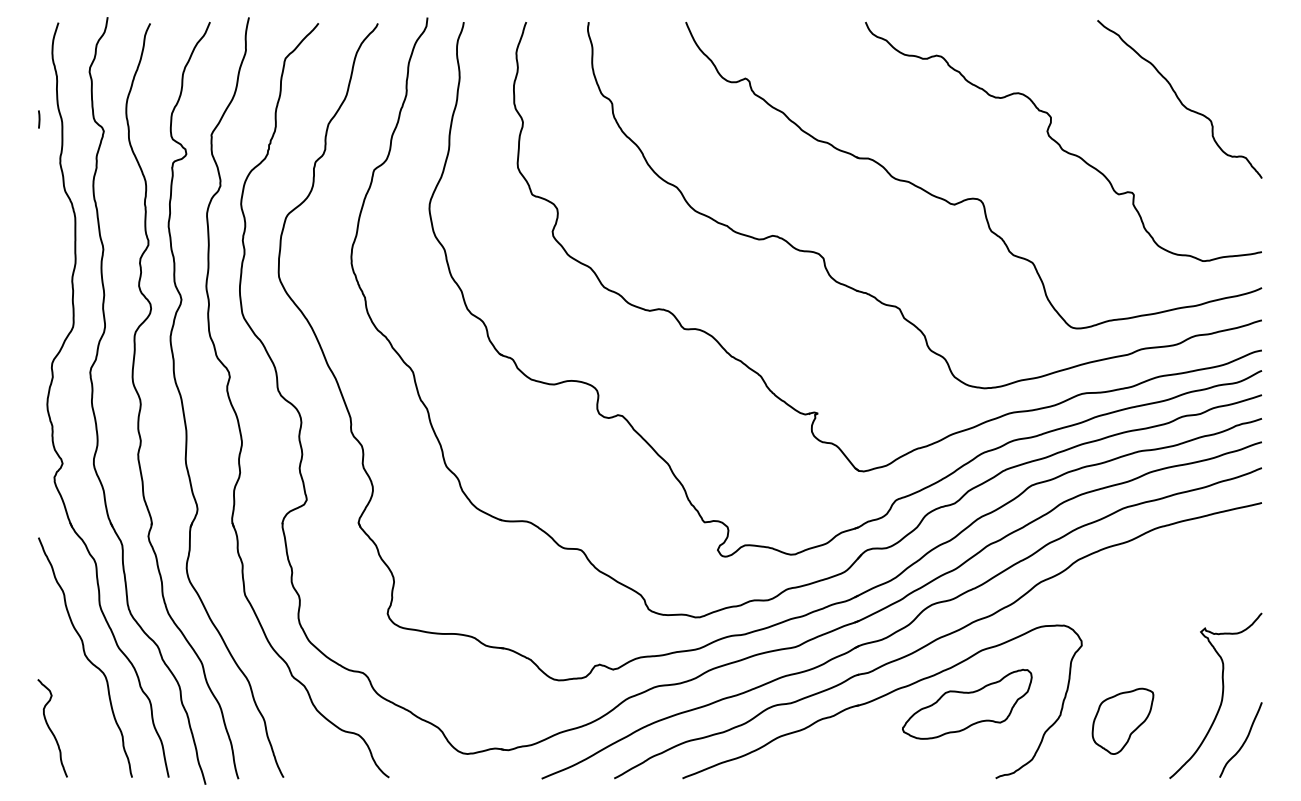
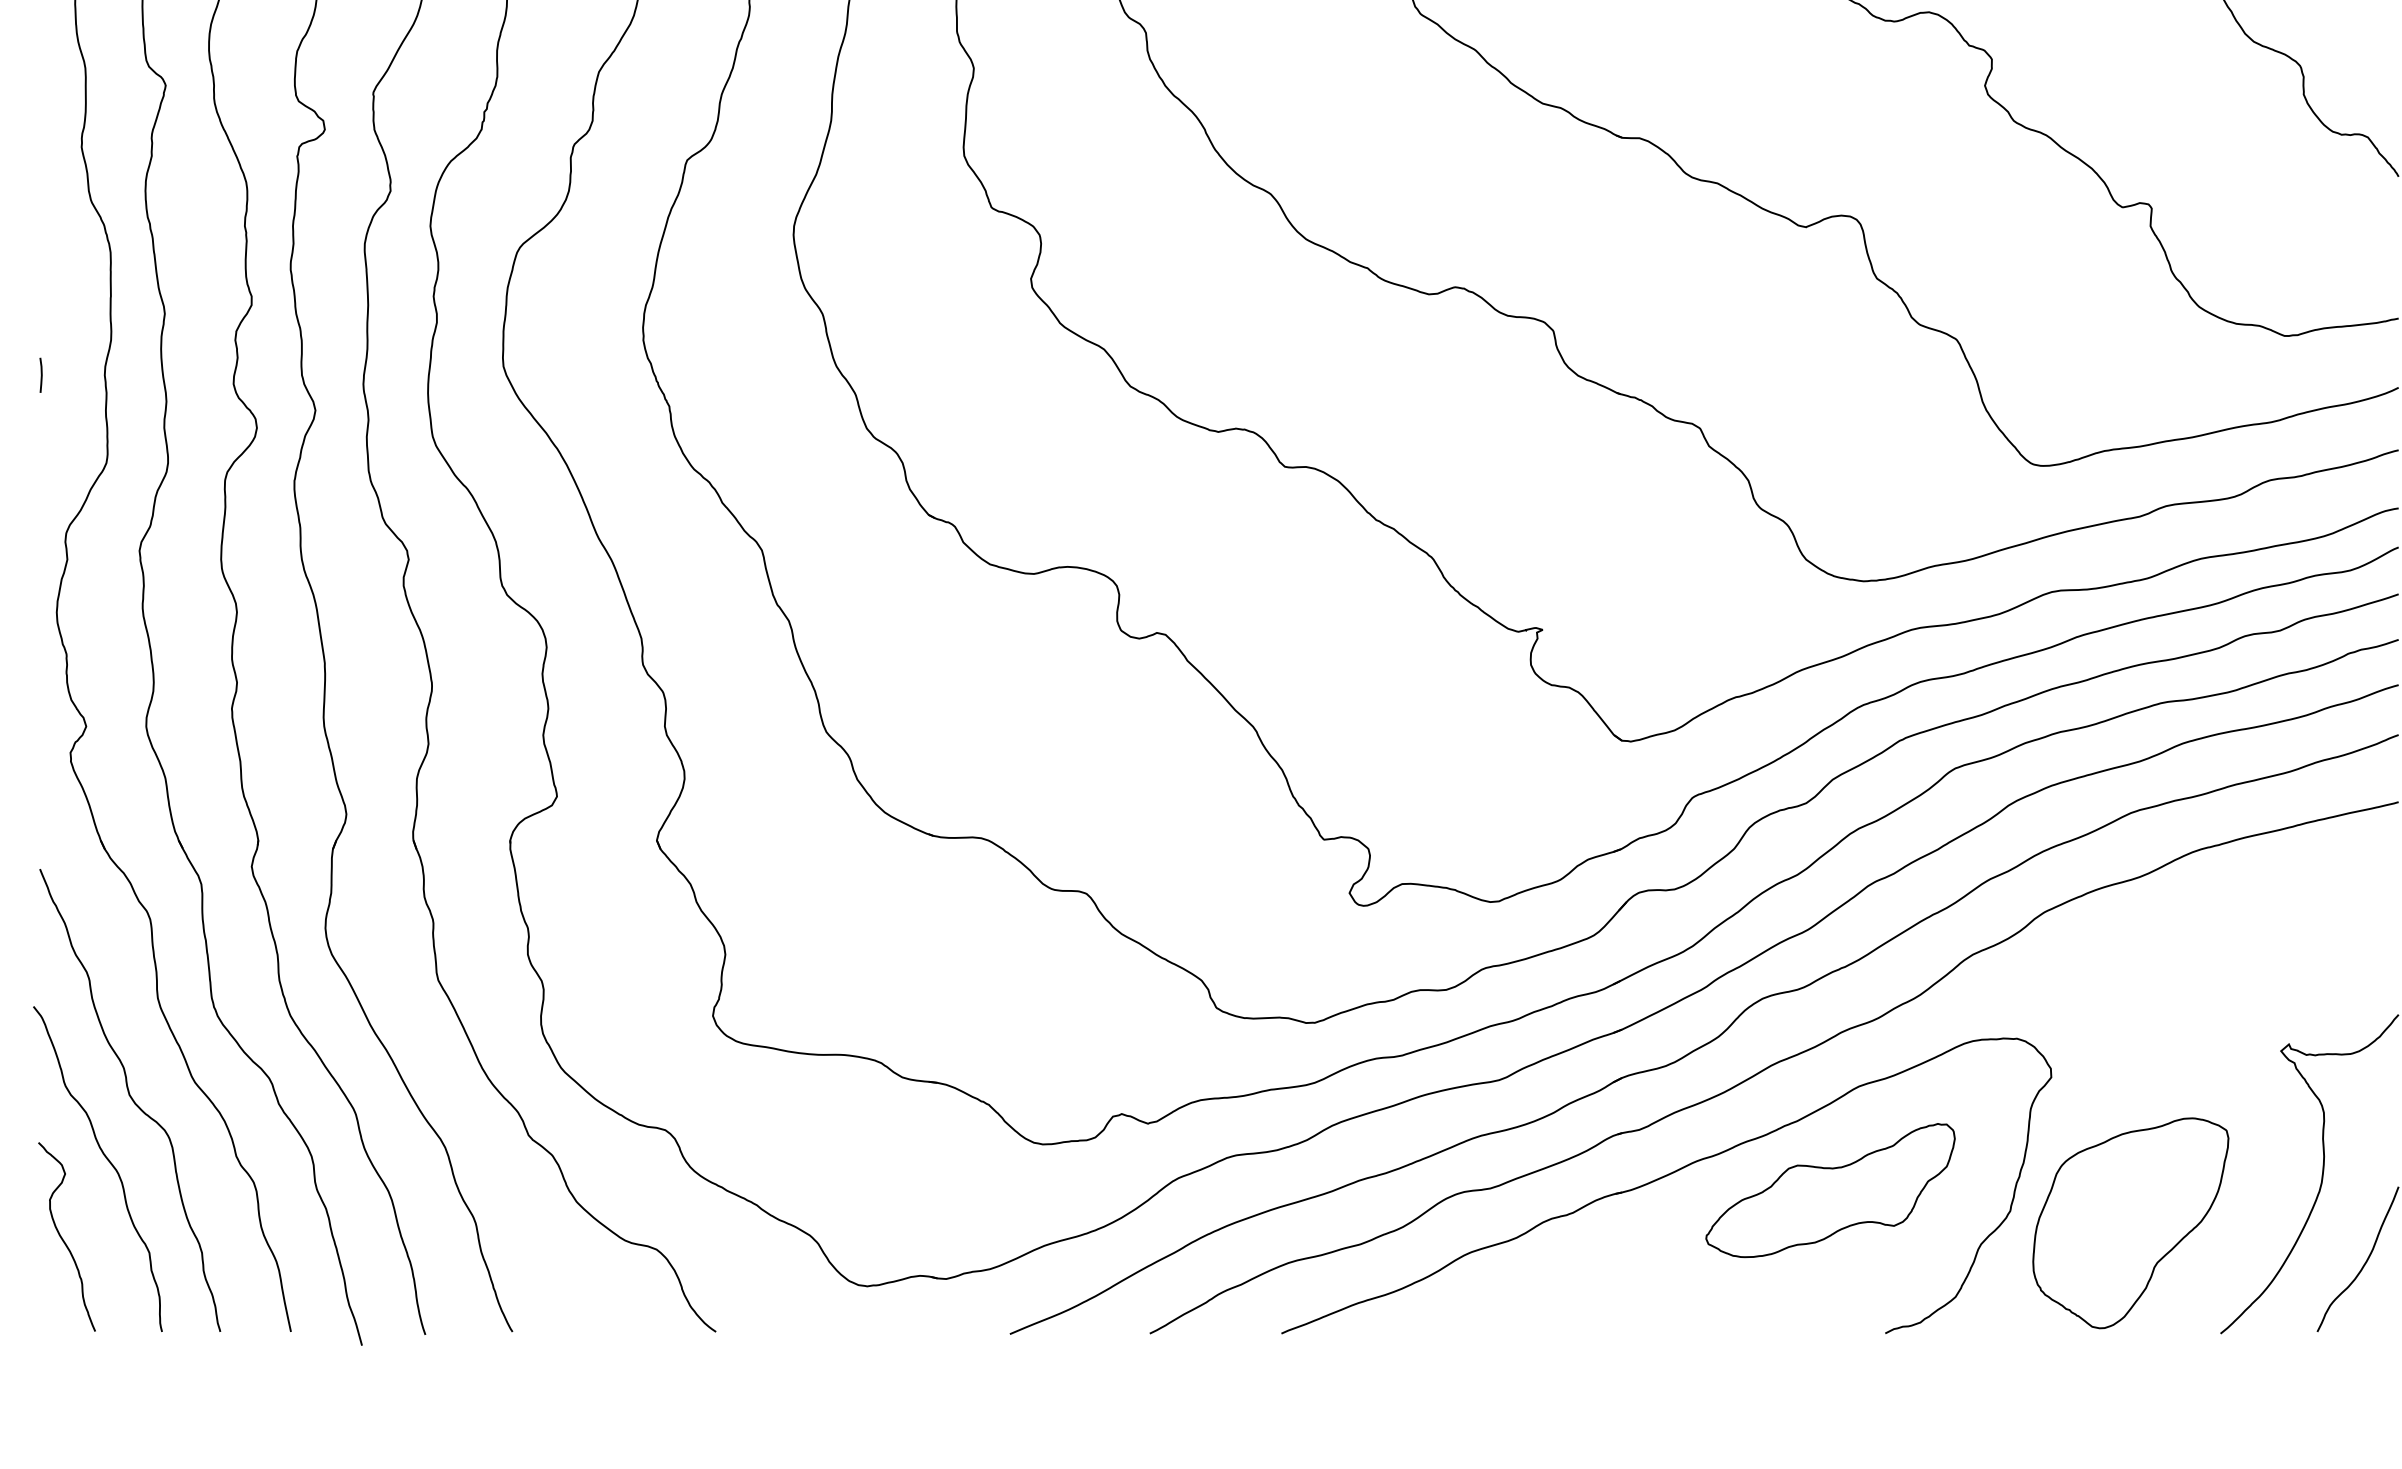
line: (39, 119) -> (41, 375), moved
curve: (72, 688) -> (105, 1160), added
part: (1122, 721) -> (2129, 1223), size x1.67

